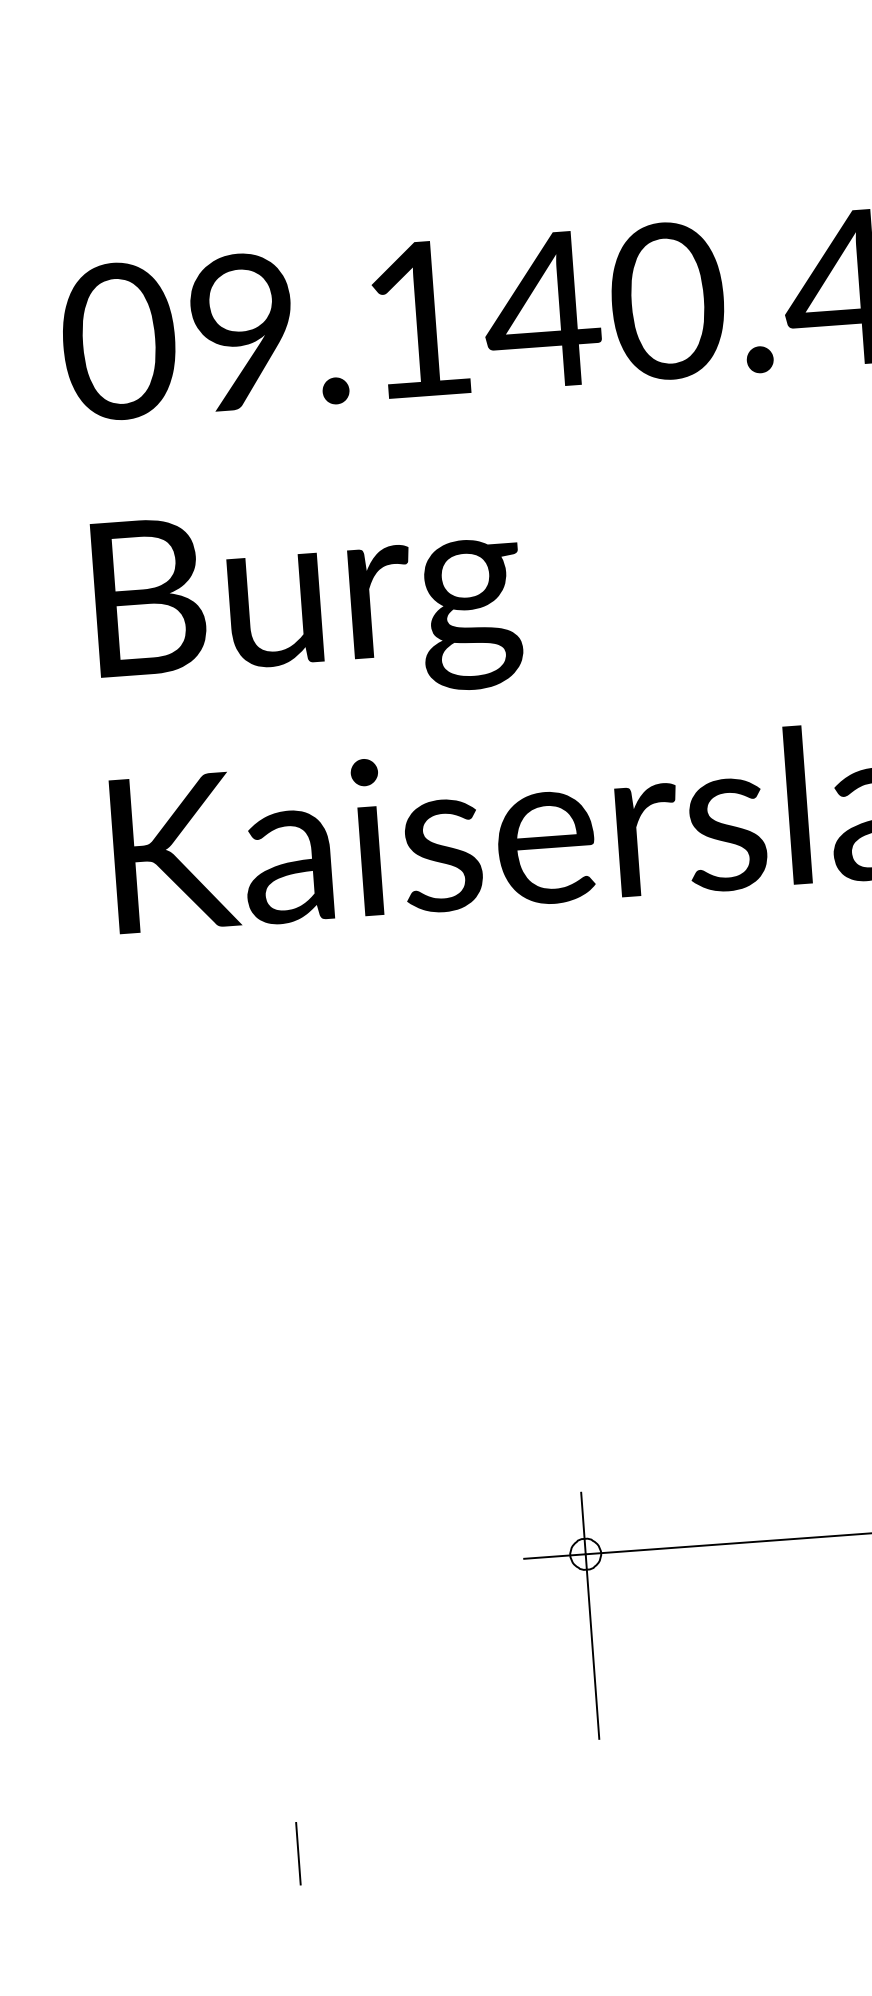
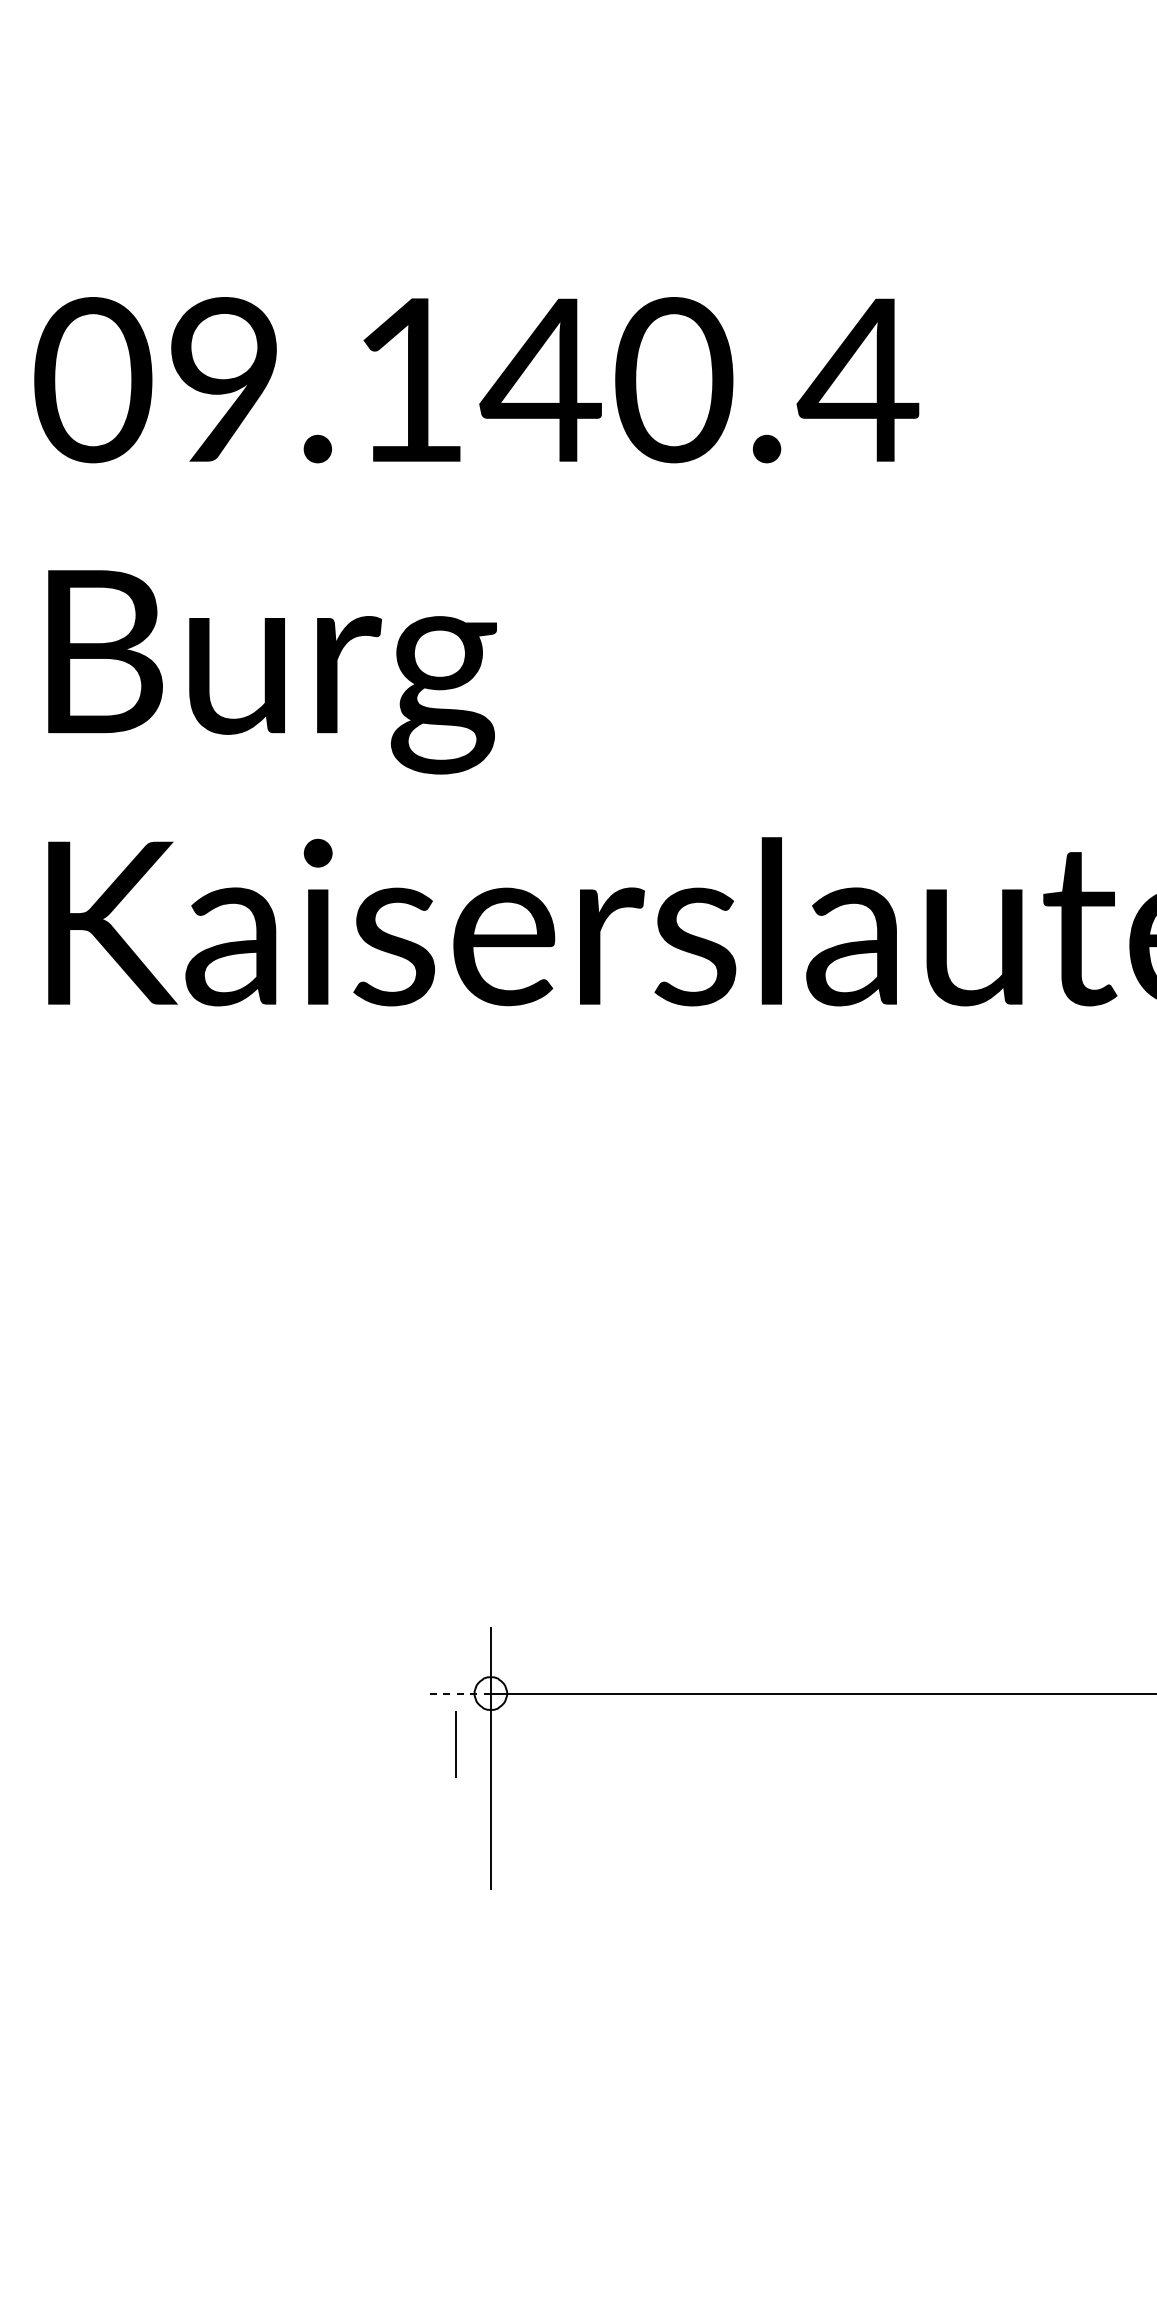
line: (555, 1556) -> (458, 1693), solid -> dashed
line: (297, 1853) -> (455, 1744), moved

